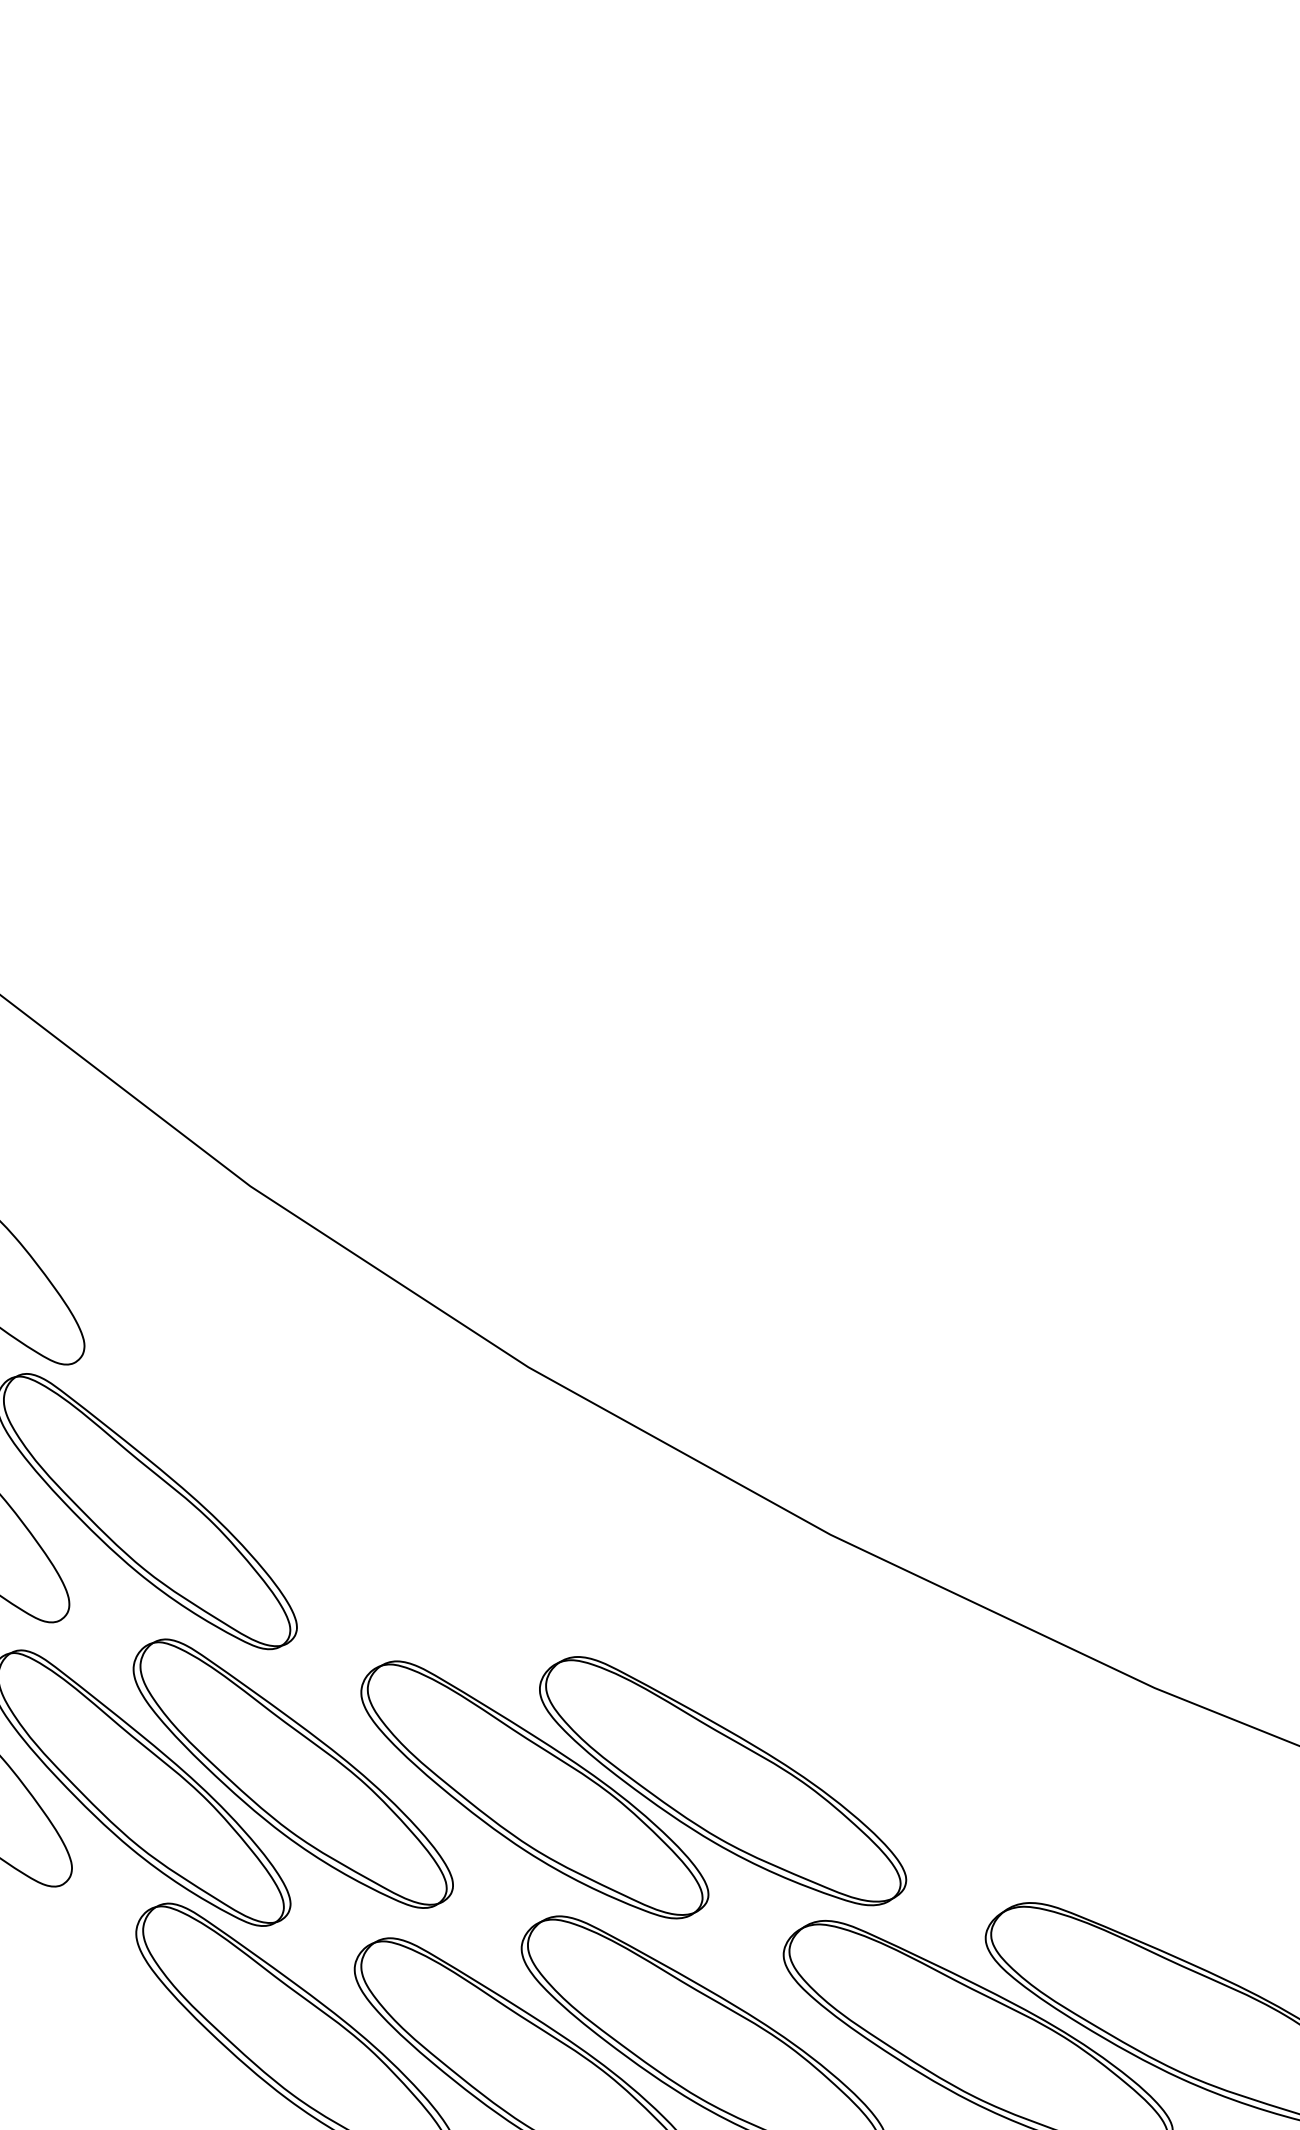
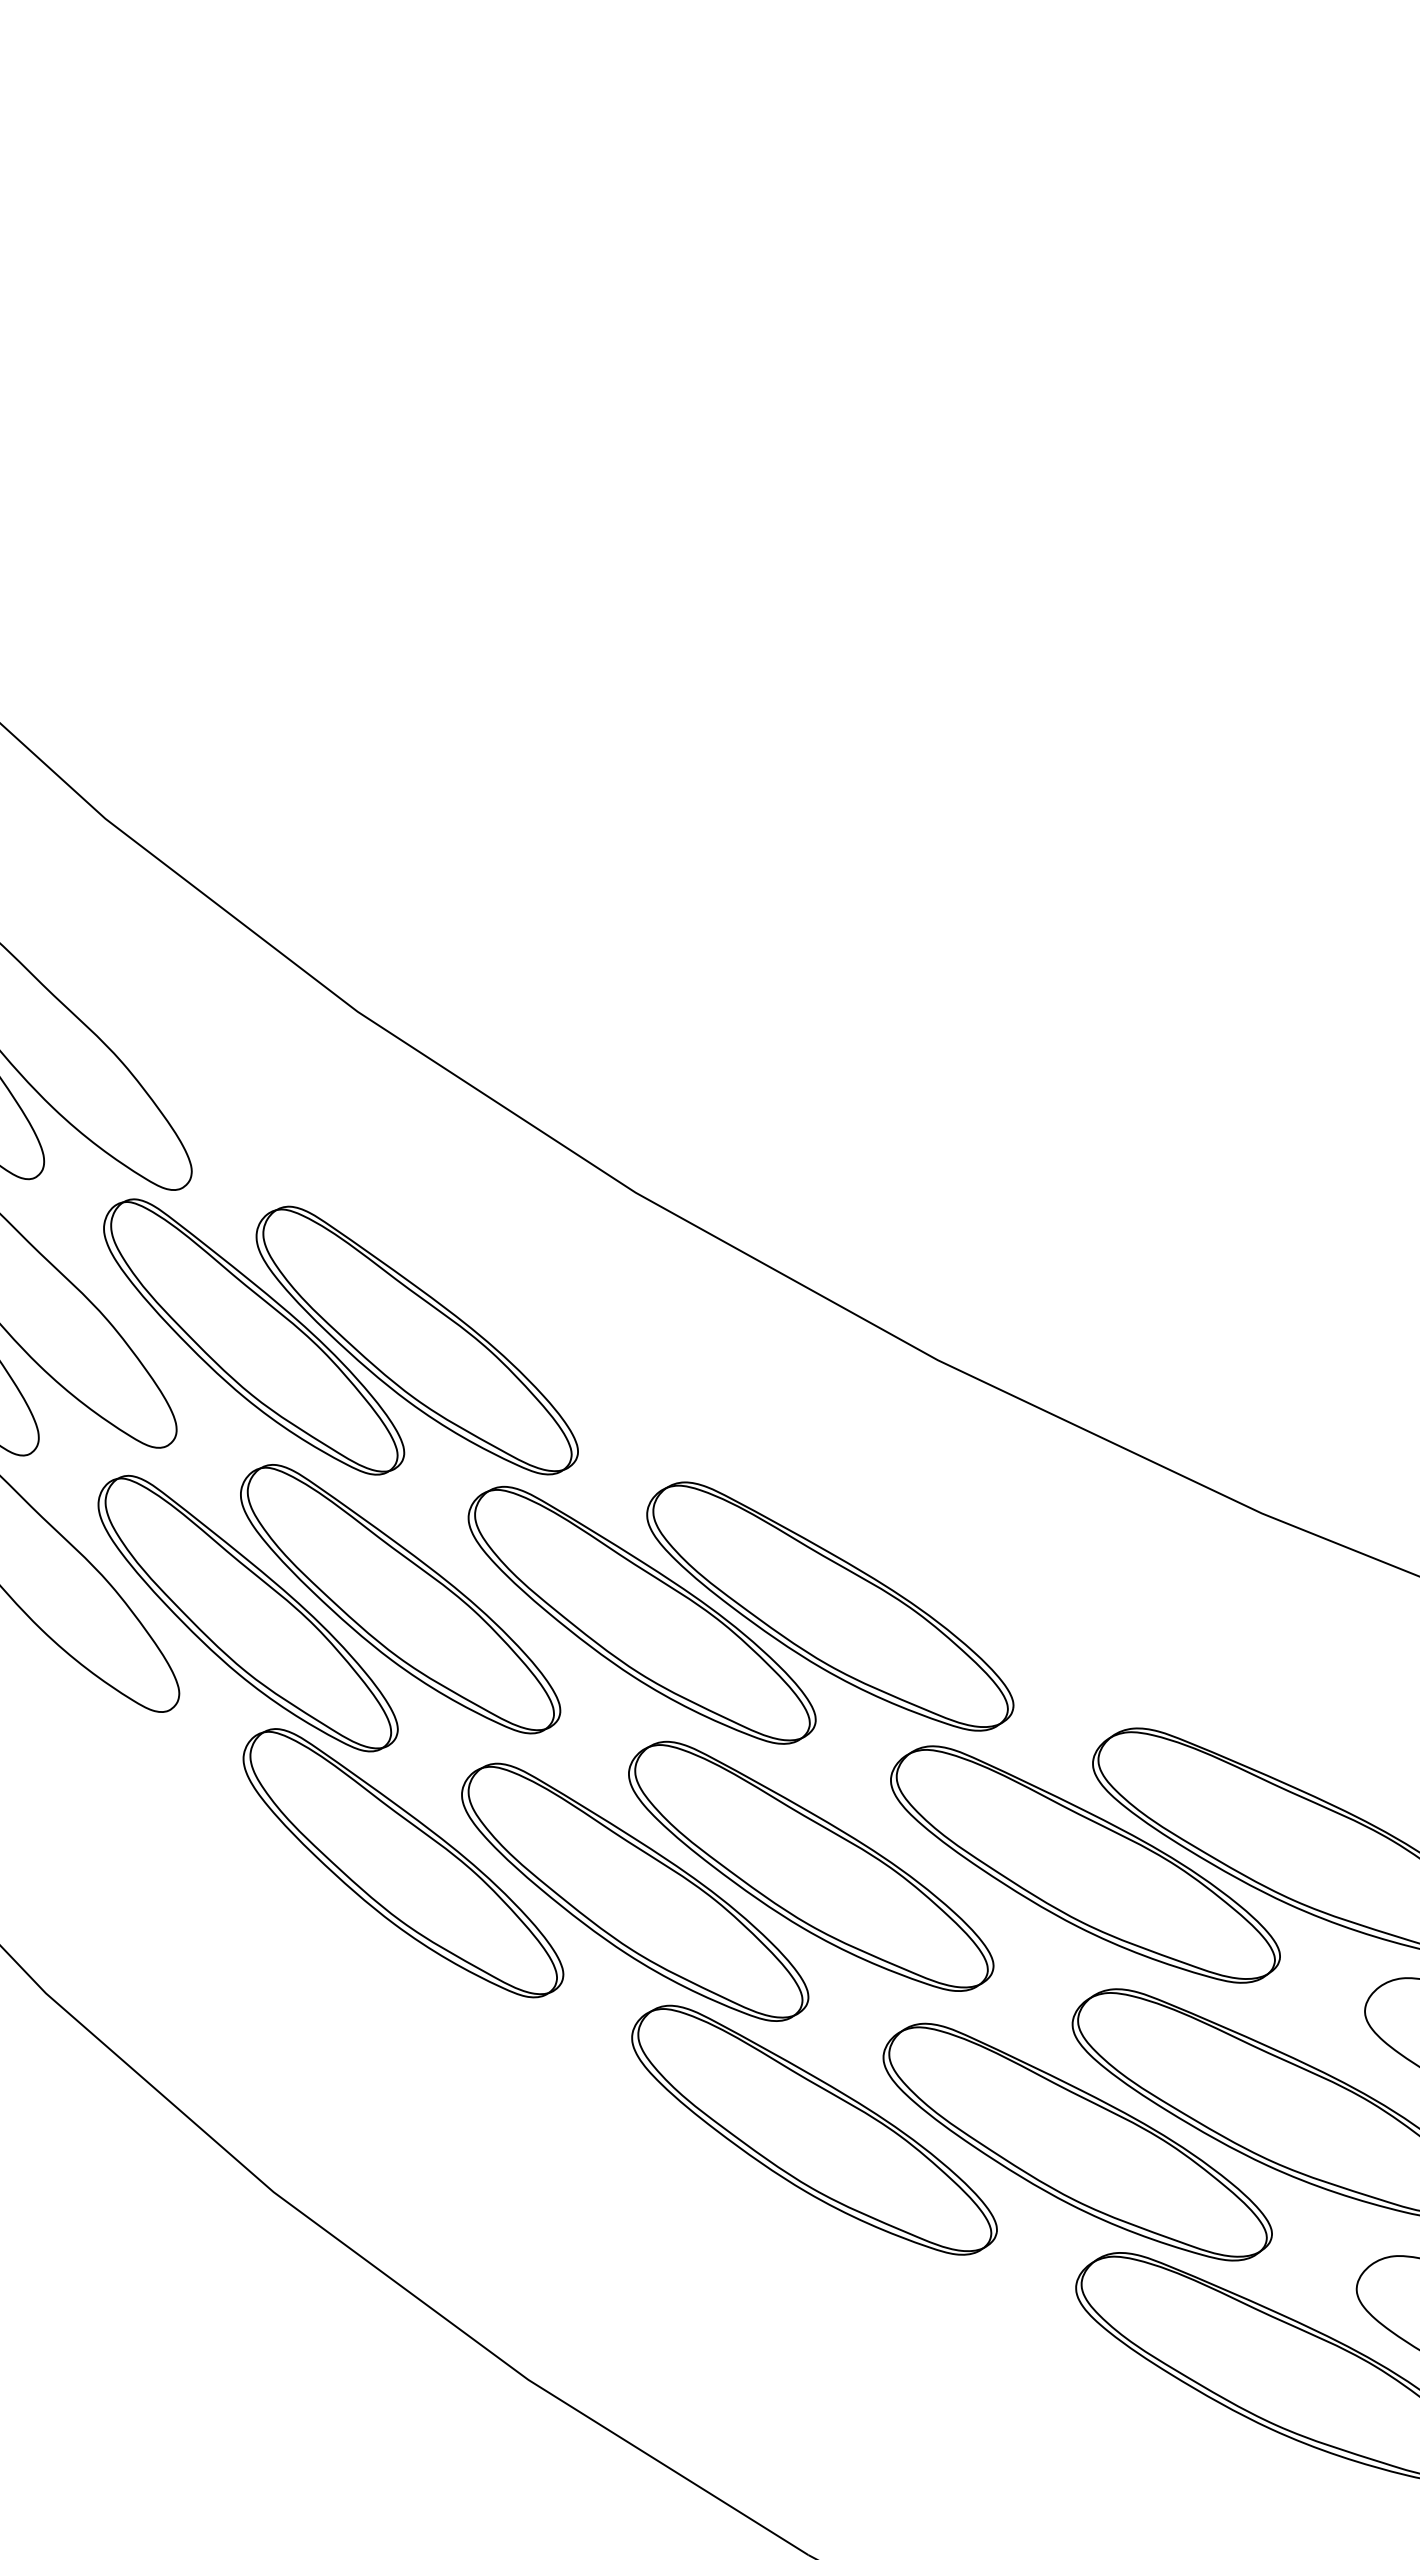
part: (309, 1515) -> (416, 1340), added

